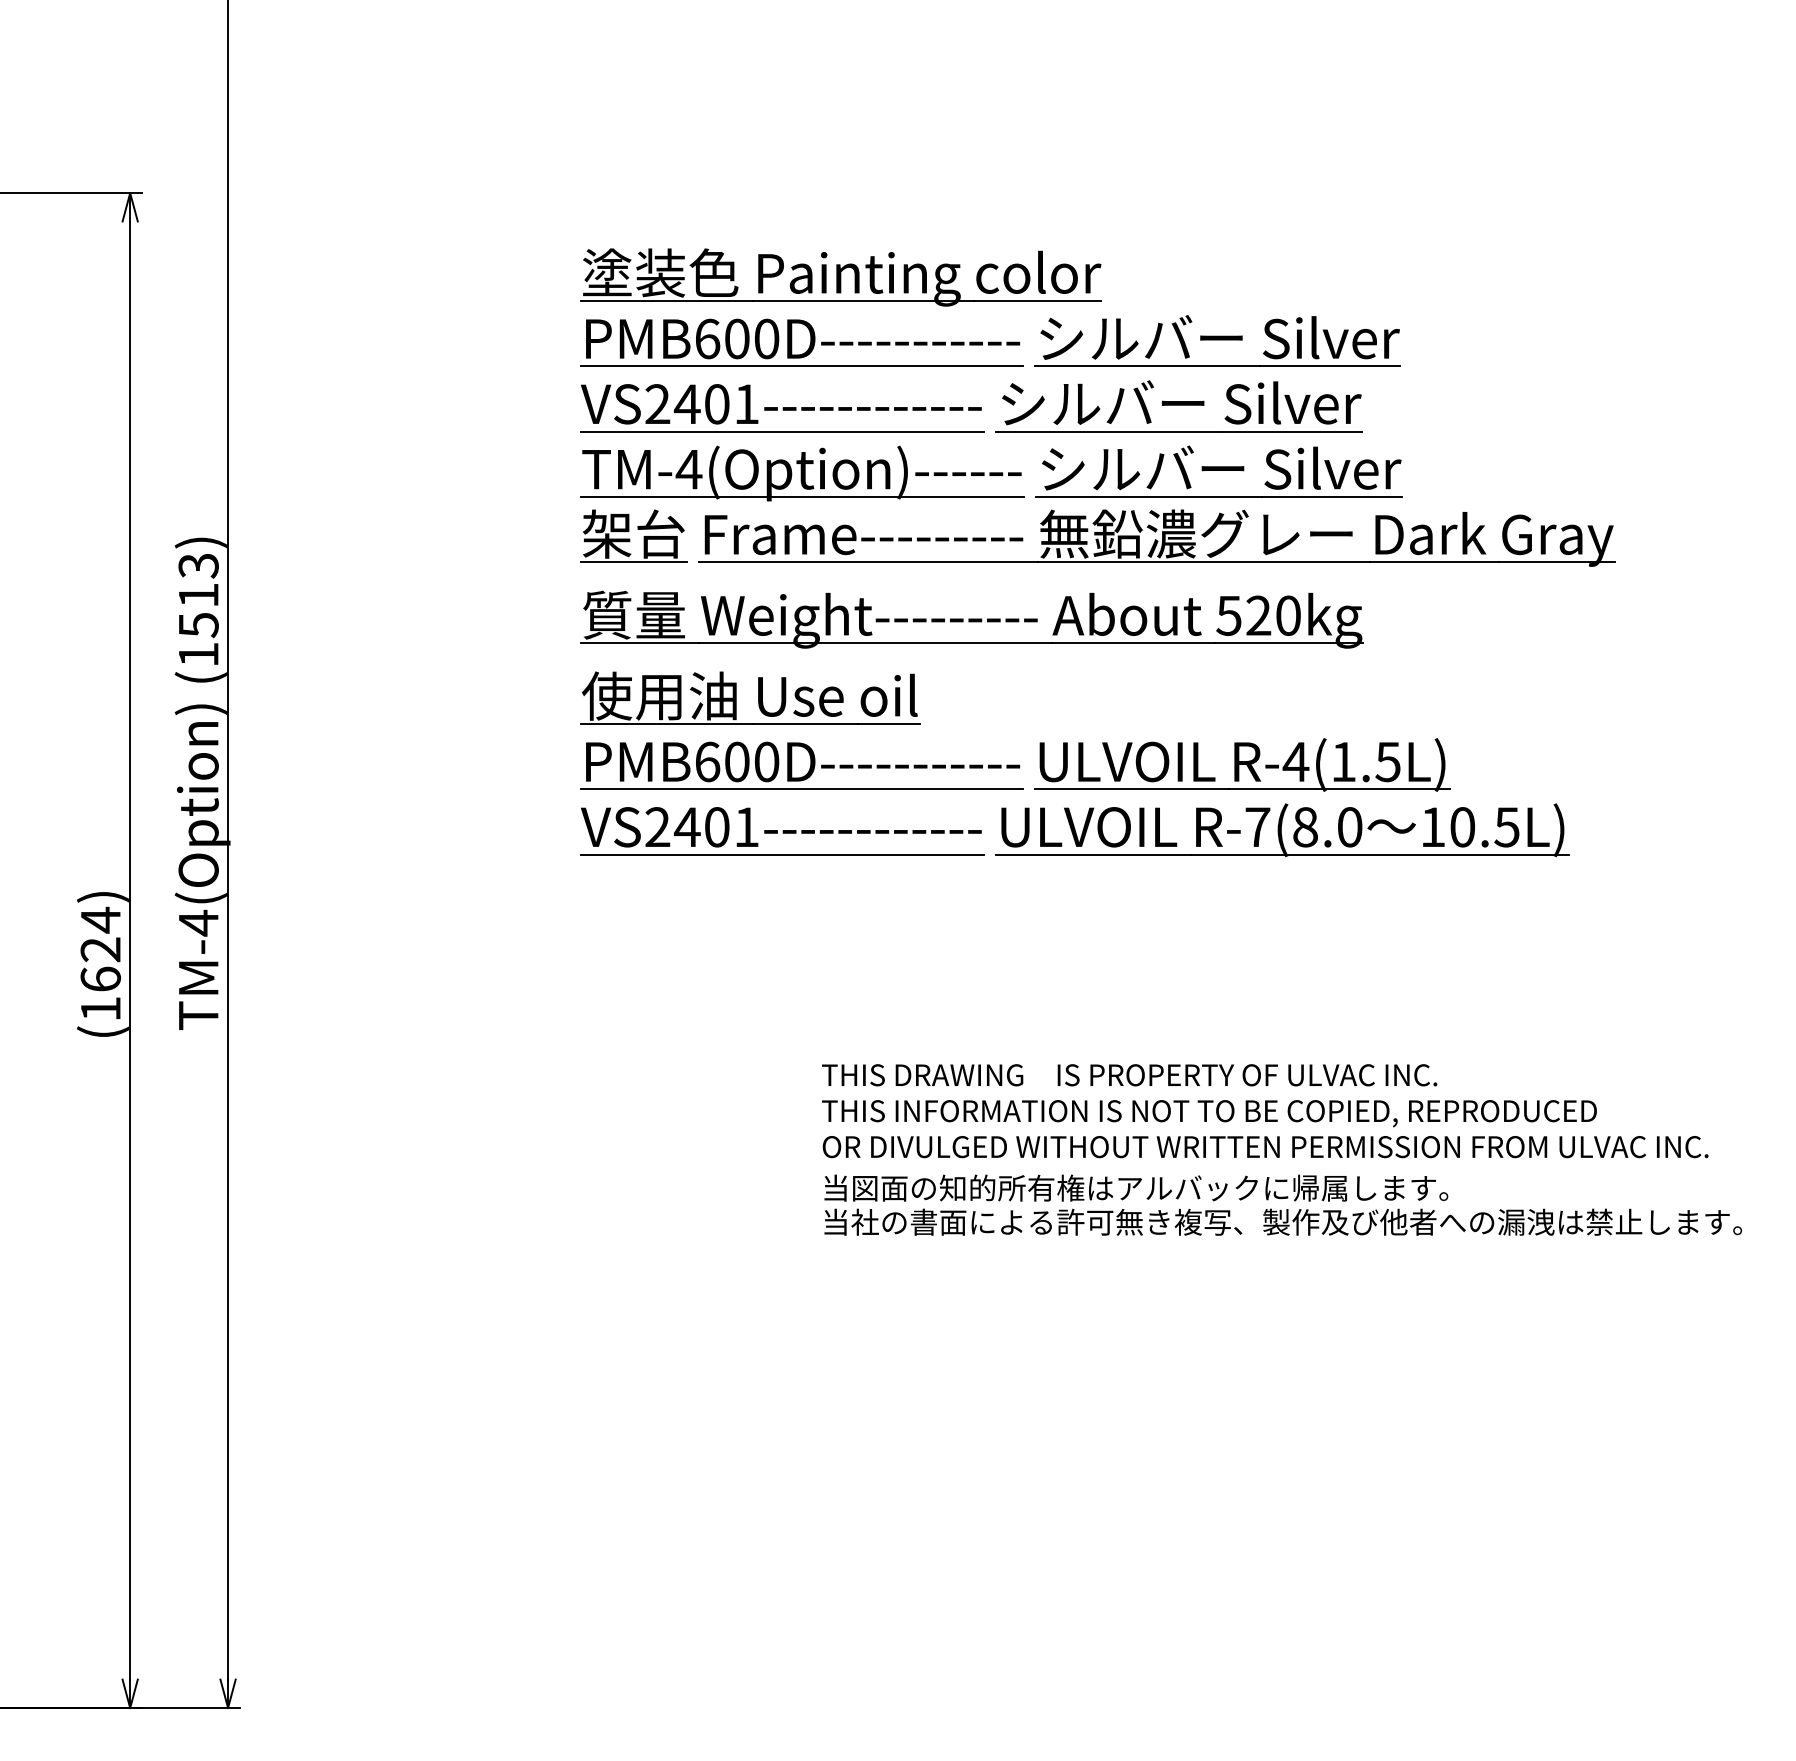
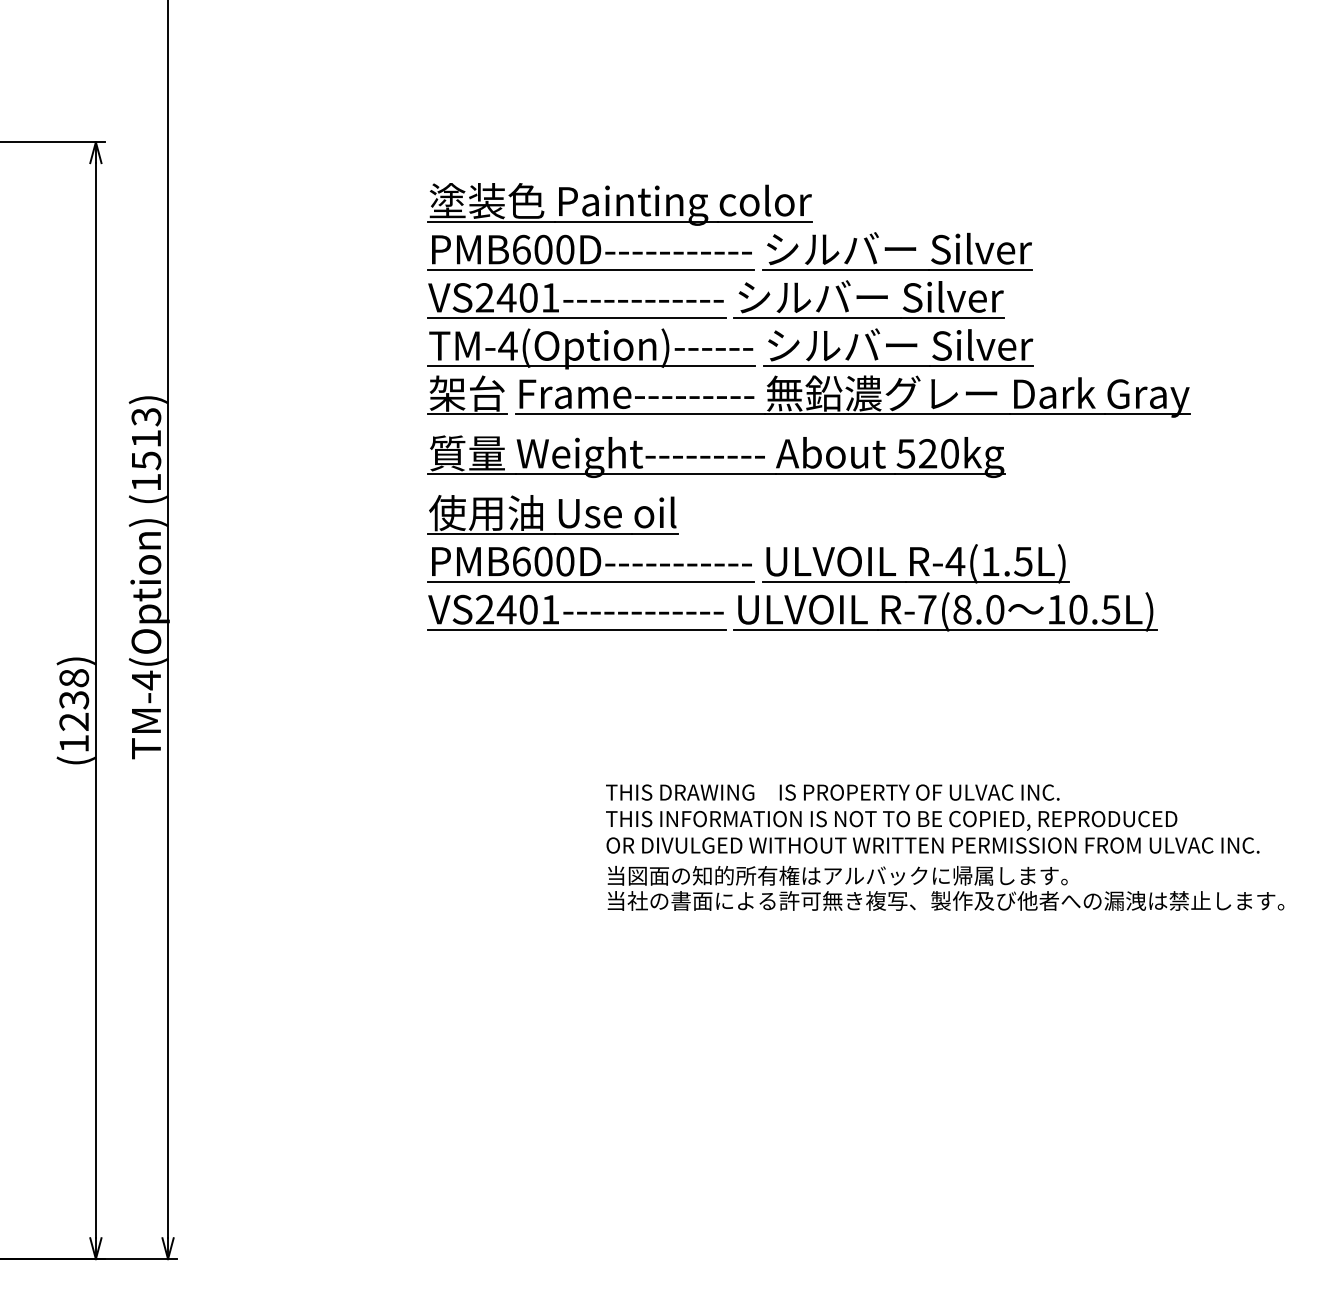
text: (100, 948) -> (74, 699), (1624) -> (1238)

